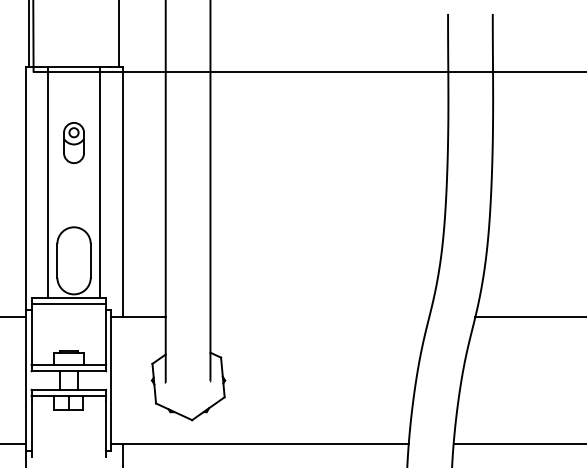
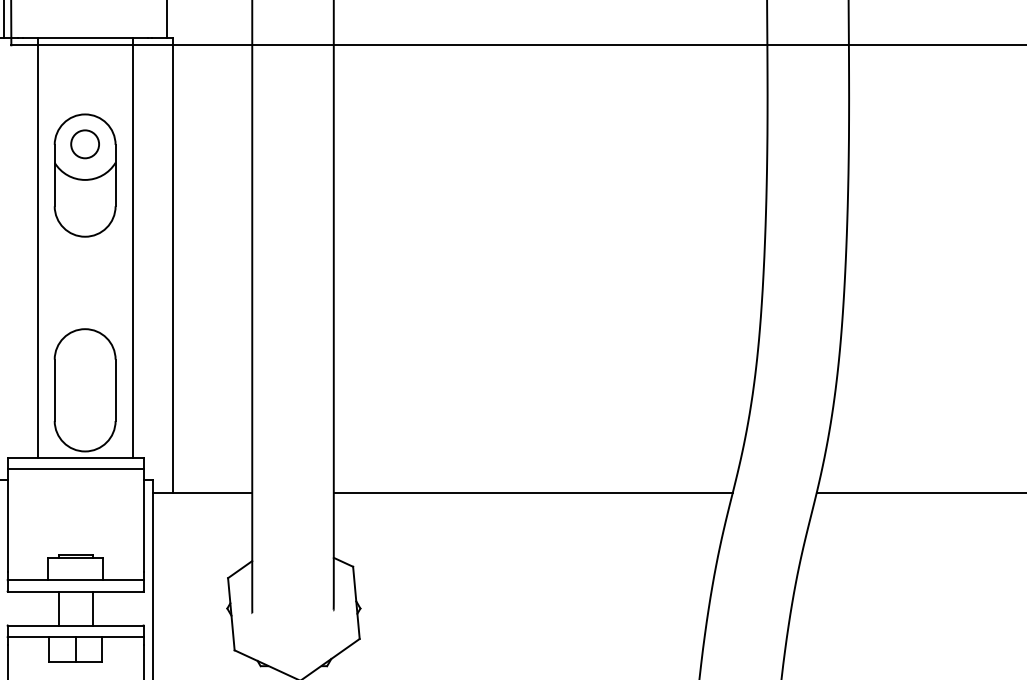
part: (73, 142) -> (84, 174), size x1.67
line: (319, 317) -> (532, 493), added

